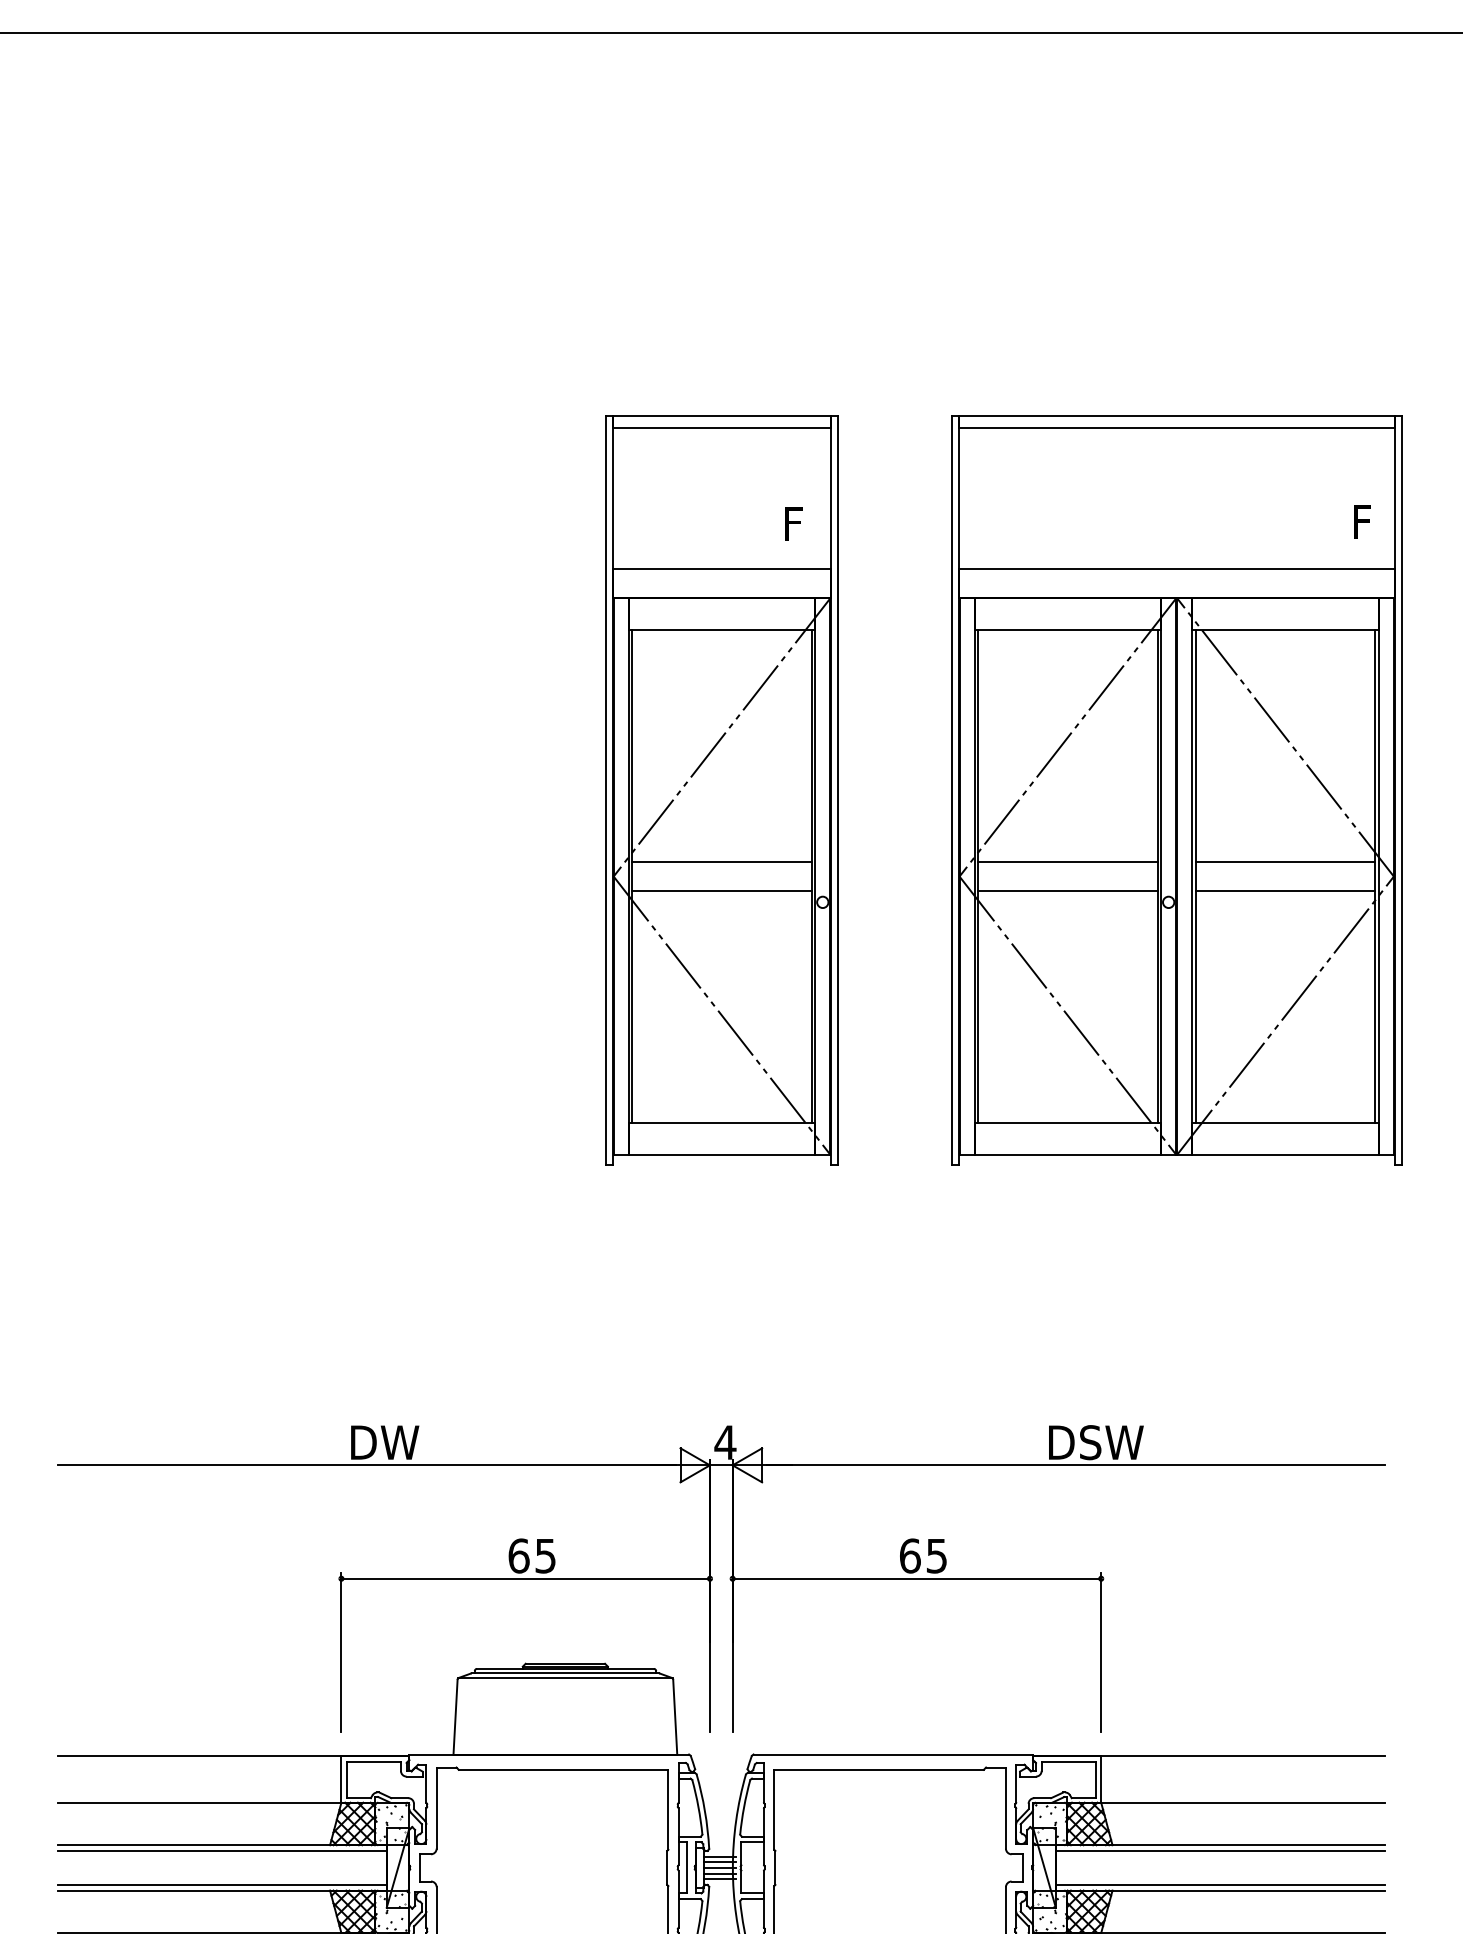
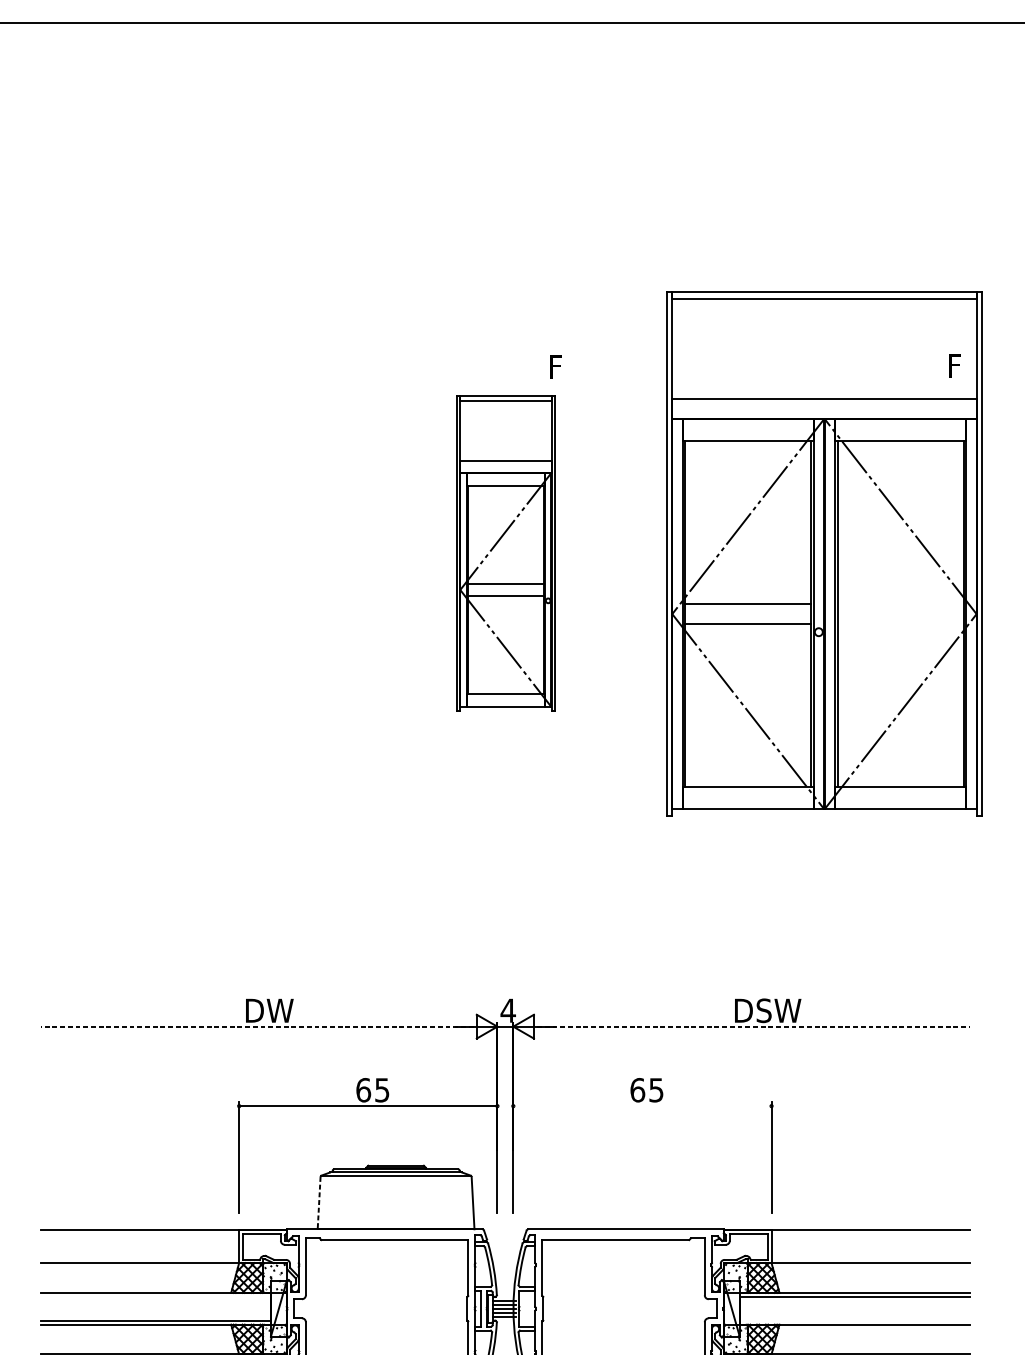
part: (721, 790) -> (505, 553), size x0.6
line: (1285, 862) -> (900, 604), removed
line: (1285, 890) -> (900, 623), removed
line: (366, 1465) -> (256, 1026), solid -> dashed
line: (1076, 1465) -> (754, 1026), solid -> dashed
line: (916, 1578) -> (642, 1105), removed
line: (455, 1717) -> (319, 1203), solid -> dashed
line: (221, 1850) -> (155, 1296), removed
line: (1219, 1884) -> (854, 1320), removed

